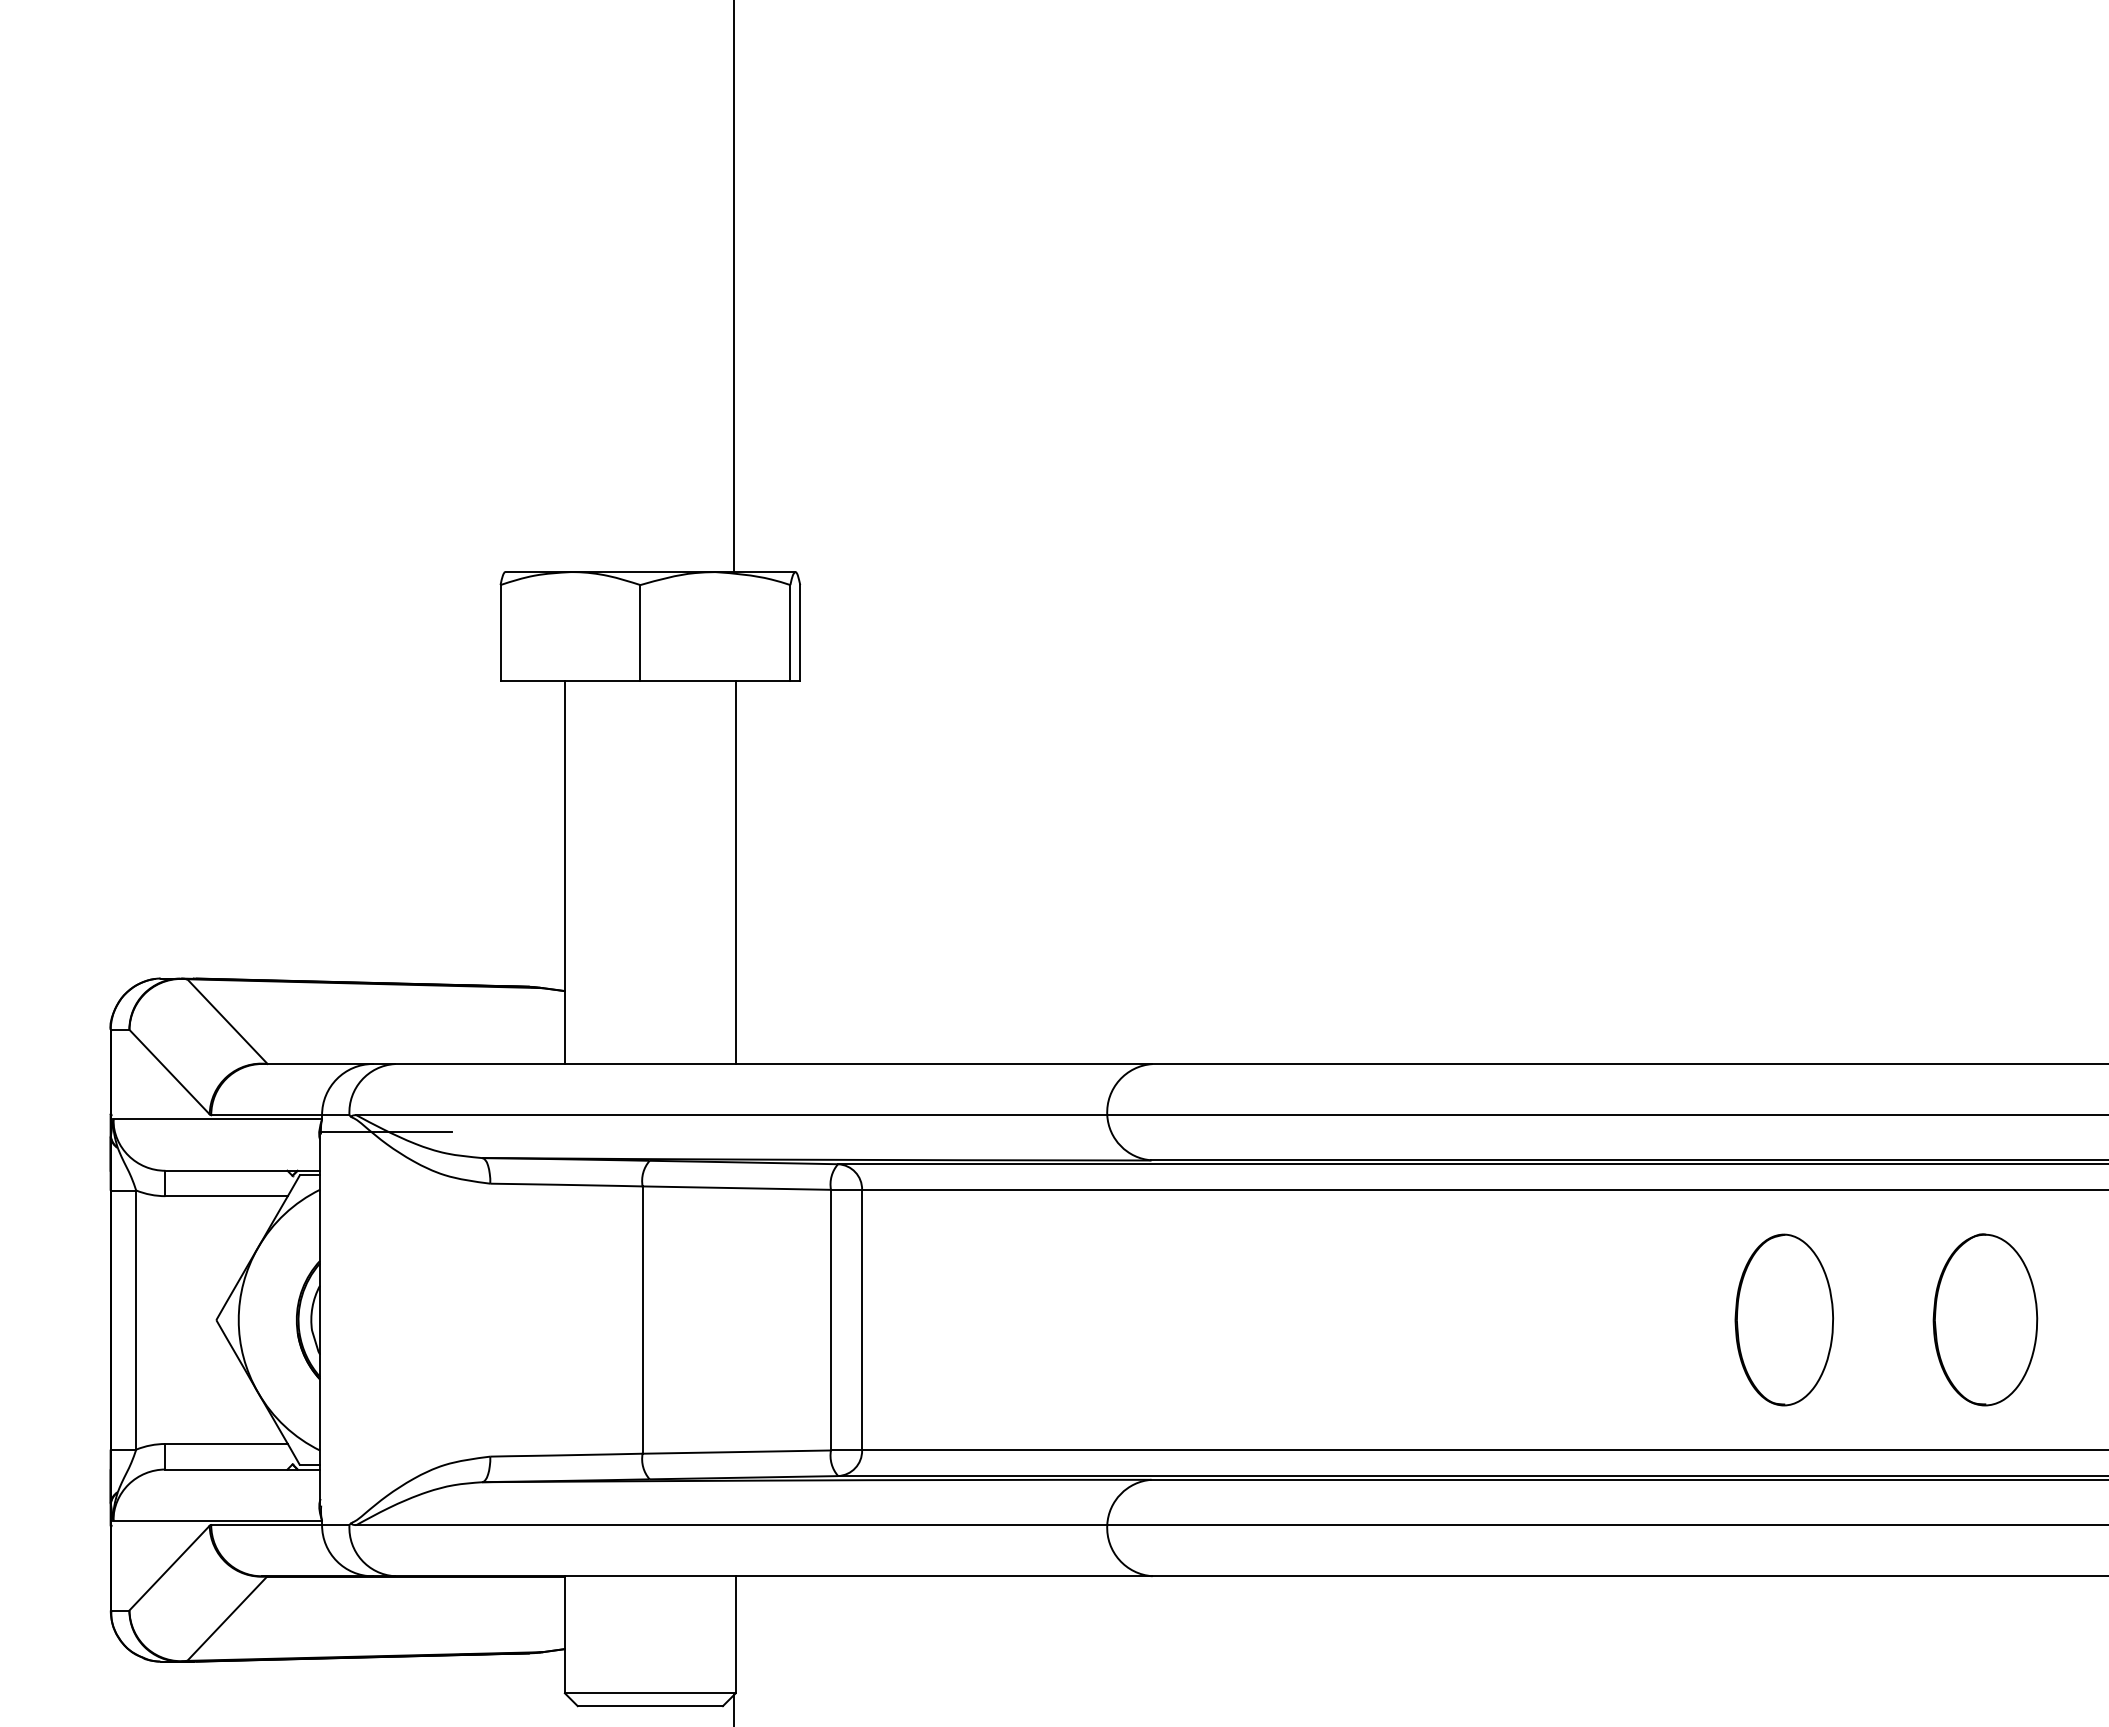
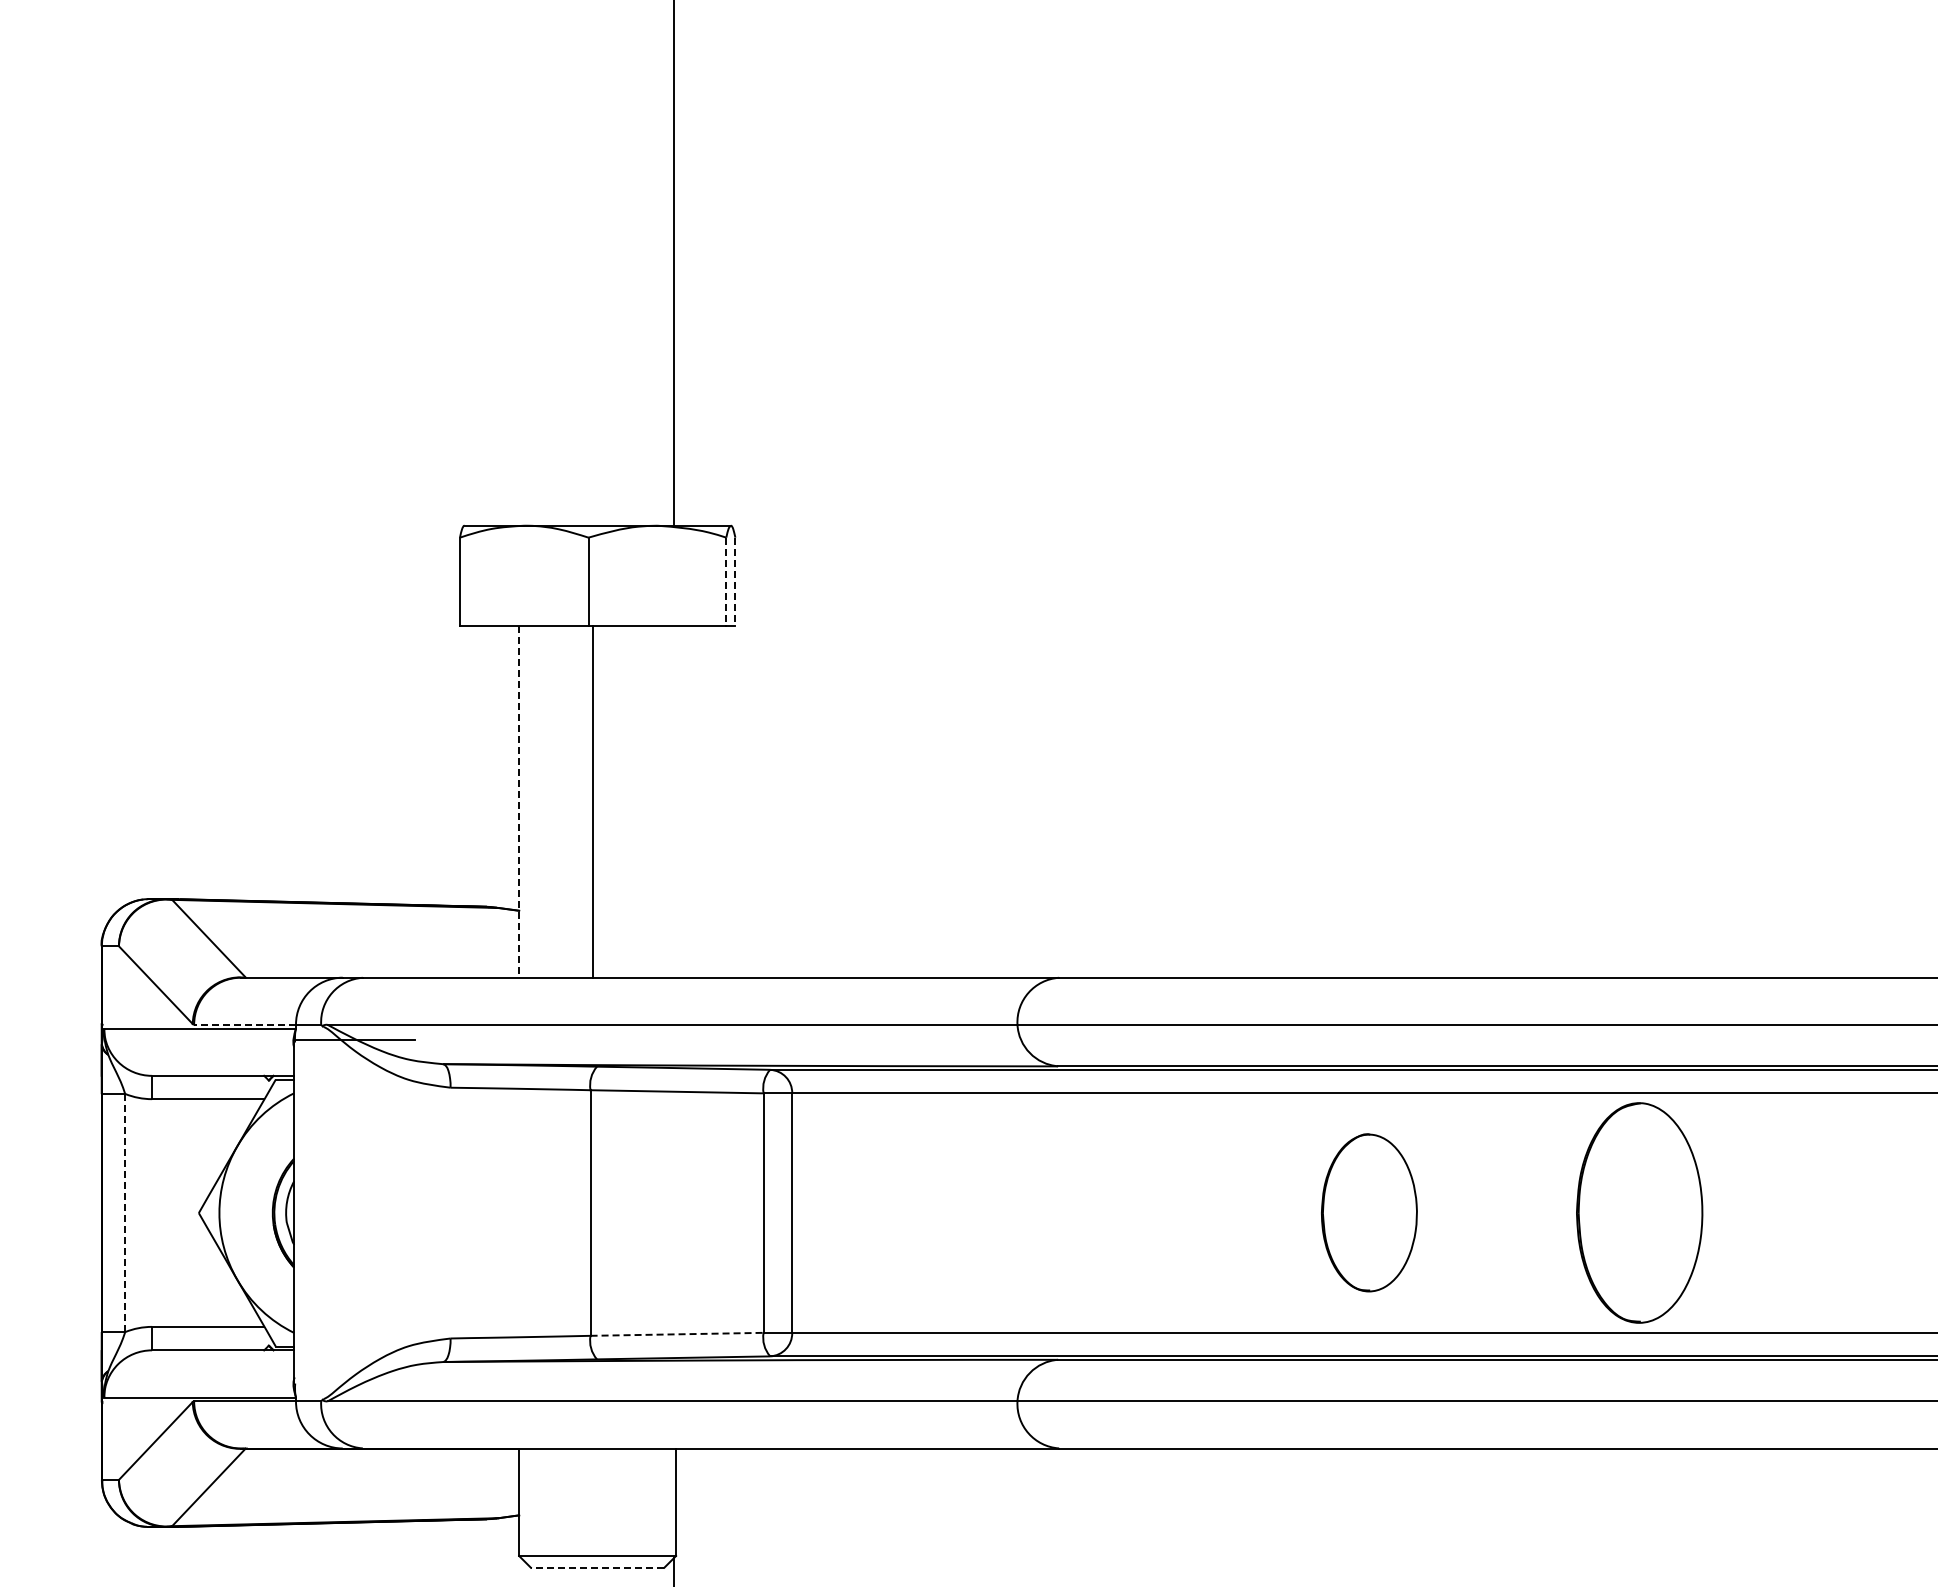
line: (790, 633) -> (726, 582), solid -> dashed
line: (800, 633) -> (735, 582), solid -> dashed
line: (565, 872) -> (519, 801), solid -> dashed
line: (736, 872) -> (593, 801), moved
line: (267, 1114) -> (245, 1024), solid -> dashed
part: (1784, 1319) -> (1639, 1212), size x1.4
part: (1985, 1319) -> (1369, 1212), moved
line: (136, 1320) -> (125, 1213), solid -> dashed
line: (737, 1452) -> (677, 1334), solid -> dashed
line: (650, 1705) -> (597, 1567), solid -> dashed

